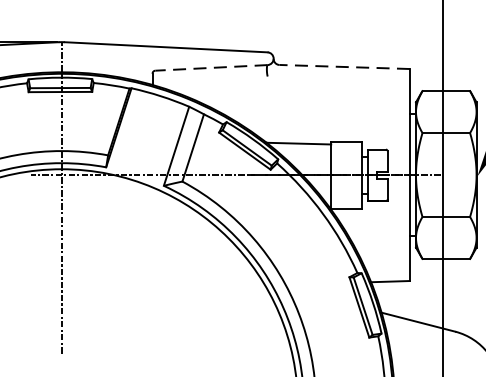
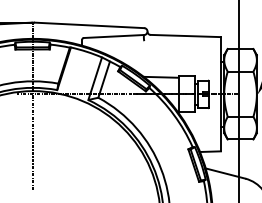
line: (210, 67) -> (113, 36), dashed -> solid
line: (344, 67) -> (185, 36), dashed -> solid

